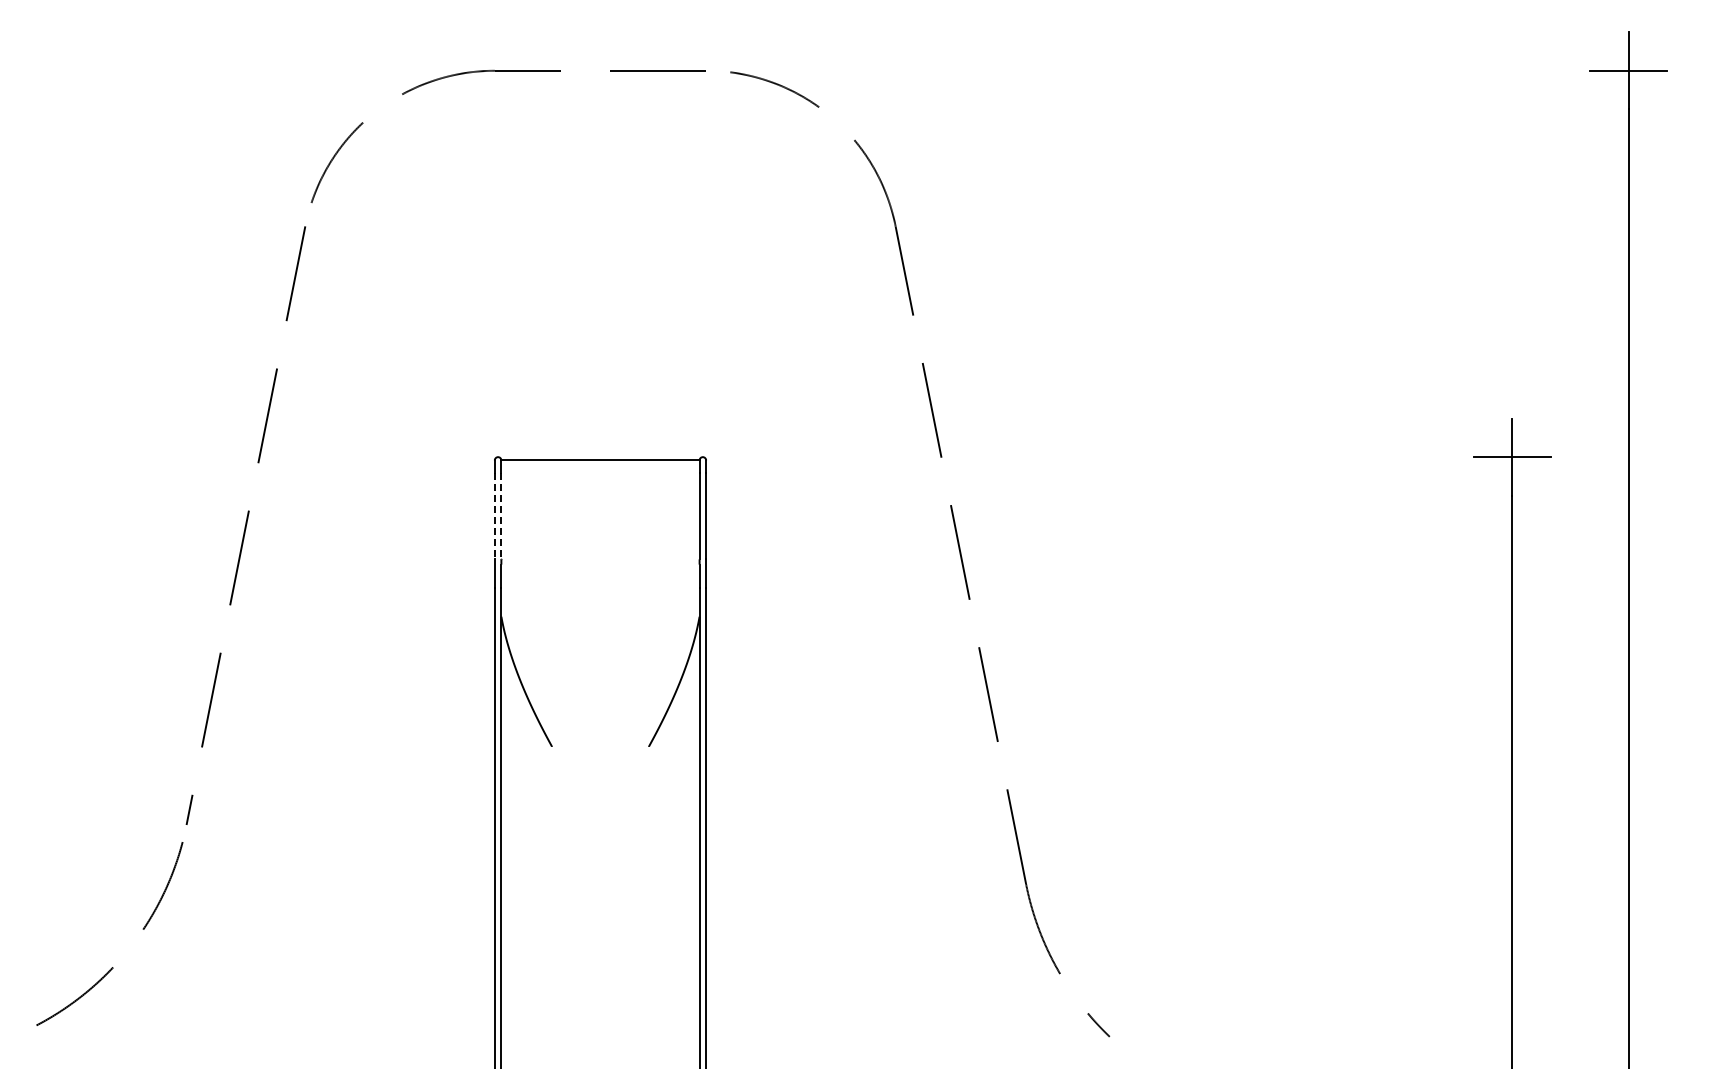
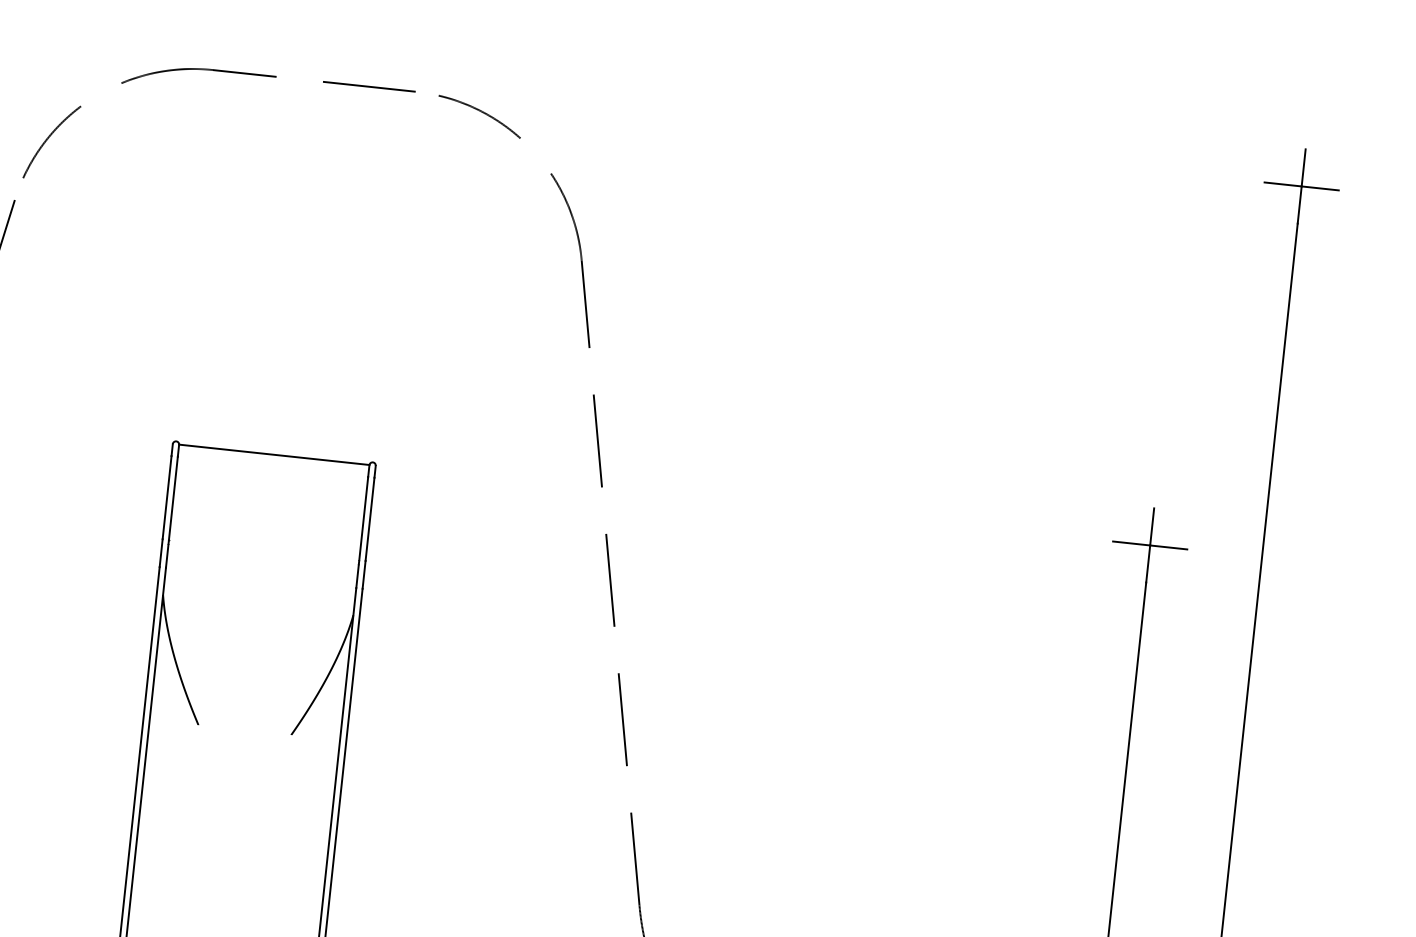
line: (494, 516) -> (166, 498), dashed -> solid
line: (501, 516) -> (173, 498), dashed -> solid

